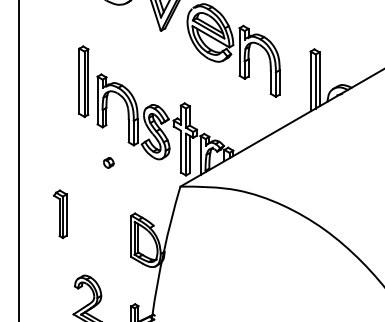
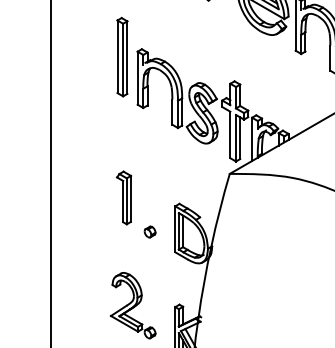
part: (108, 162) -> (149, 231), moved
part: (60, 213) -> (124, 197), moved

